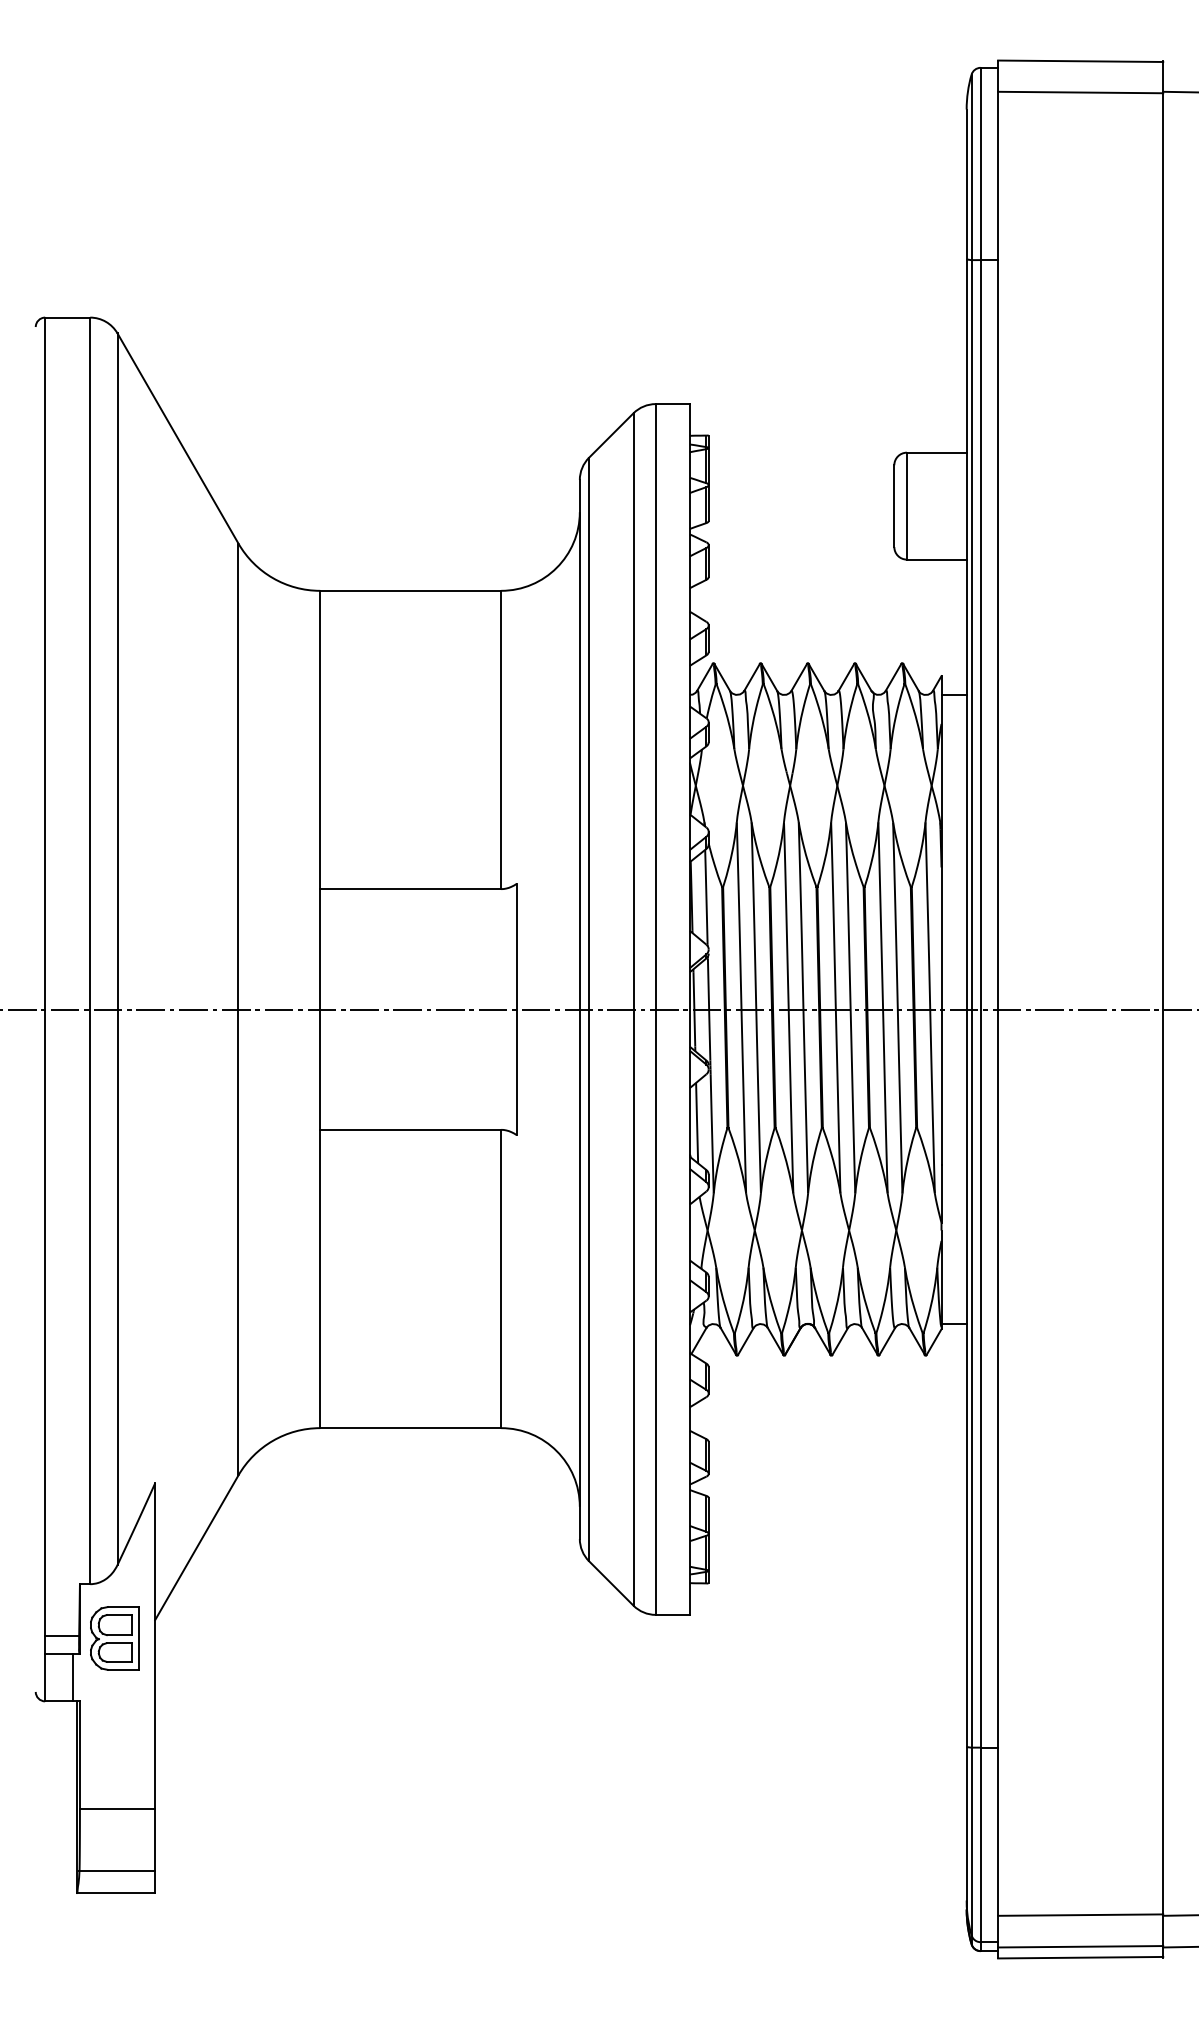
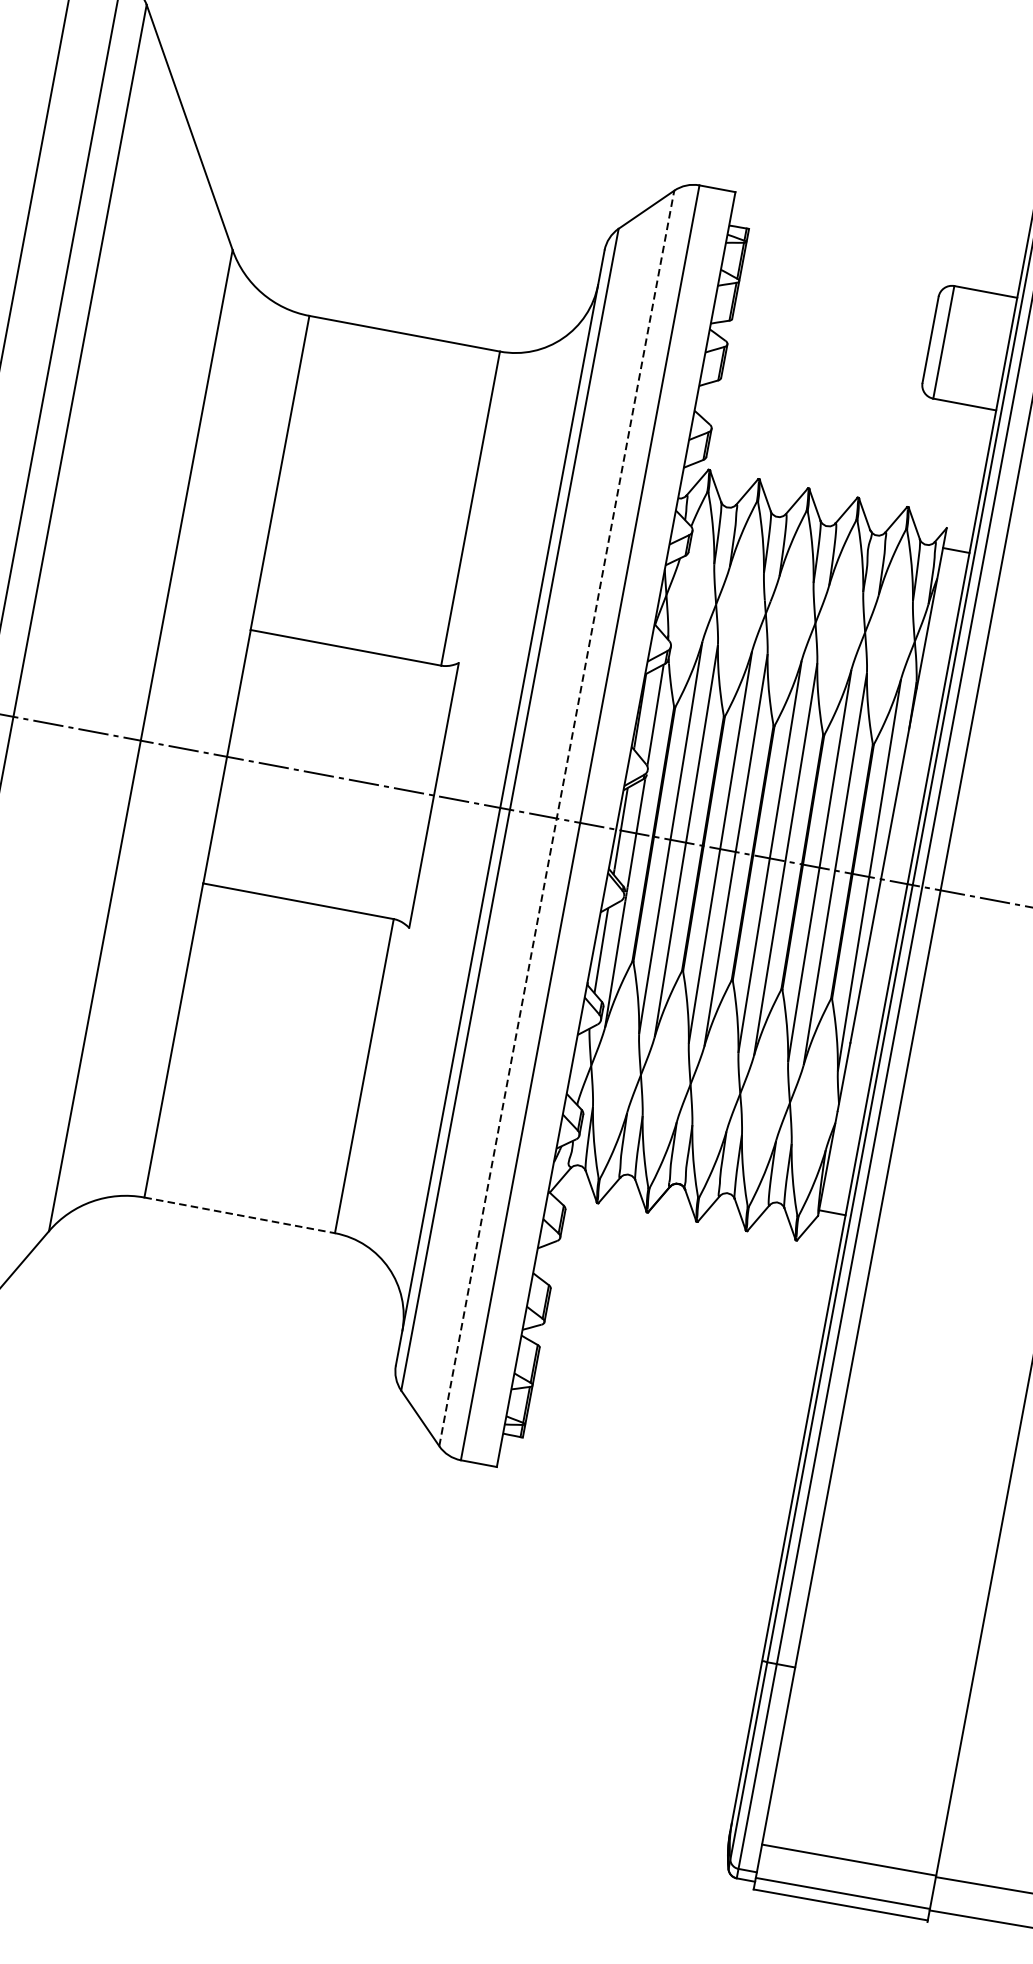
line: (633, 1009) -> (556, 818), solid -> dashed
line: (411, 1428) -> (240, 1215), solid -> dashed

